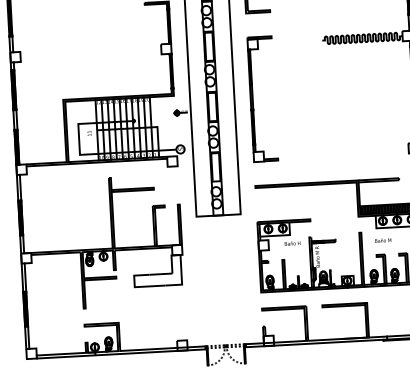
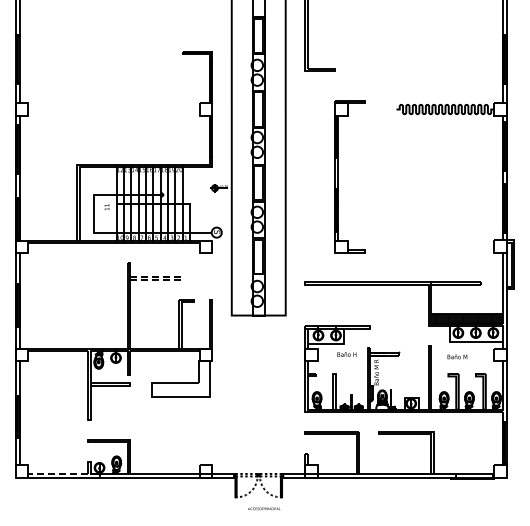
part: (253, 99) -> (338, 176), moved
line: (153, 188) -> (181, 278), solid -> dashed
line: (60, 353) -> (57, 473), solid -> dashed

